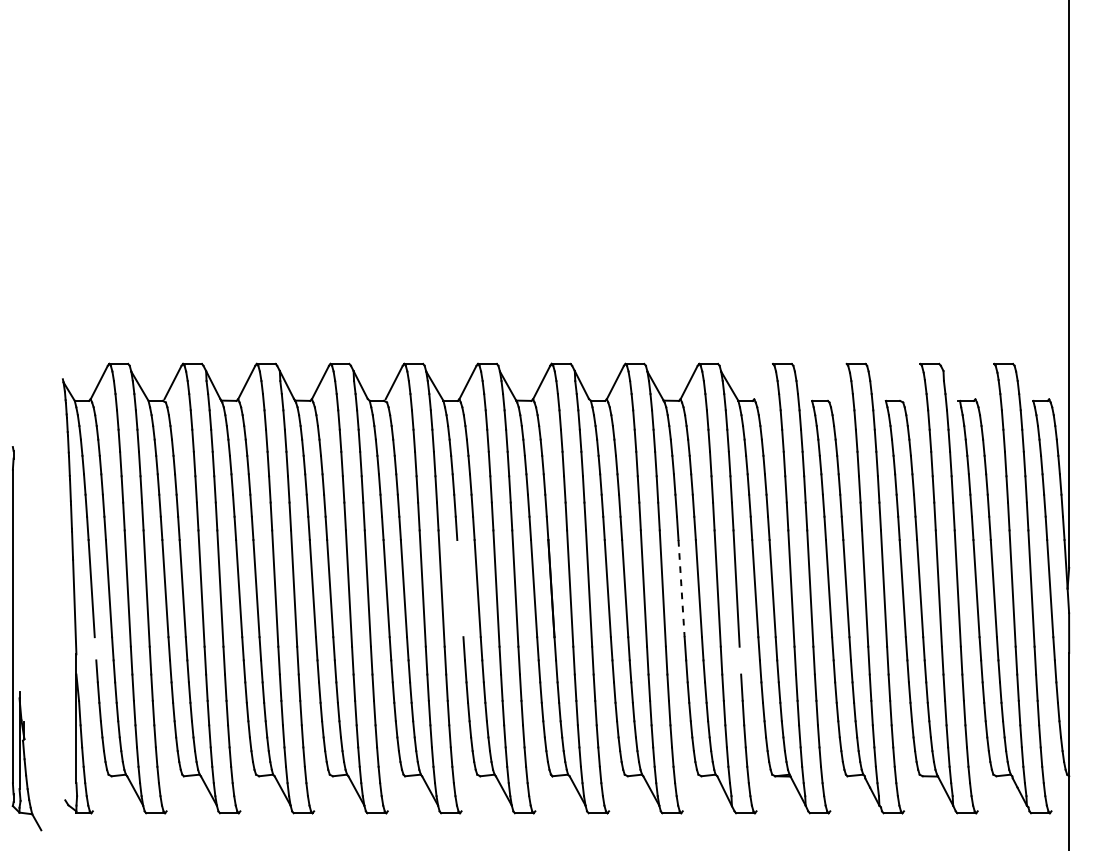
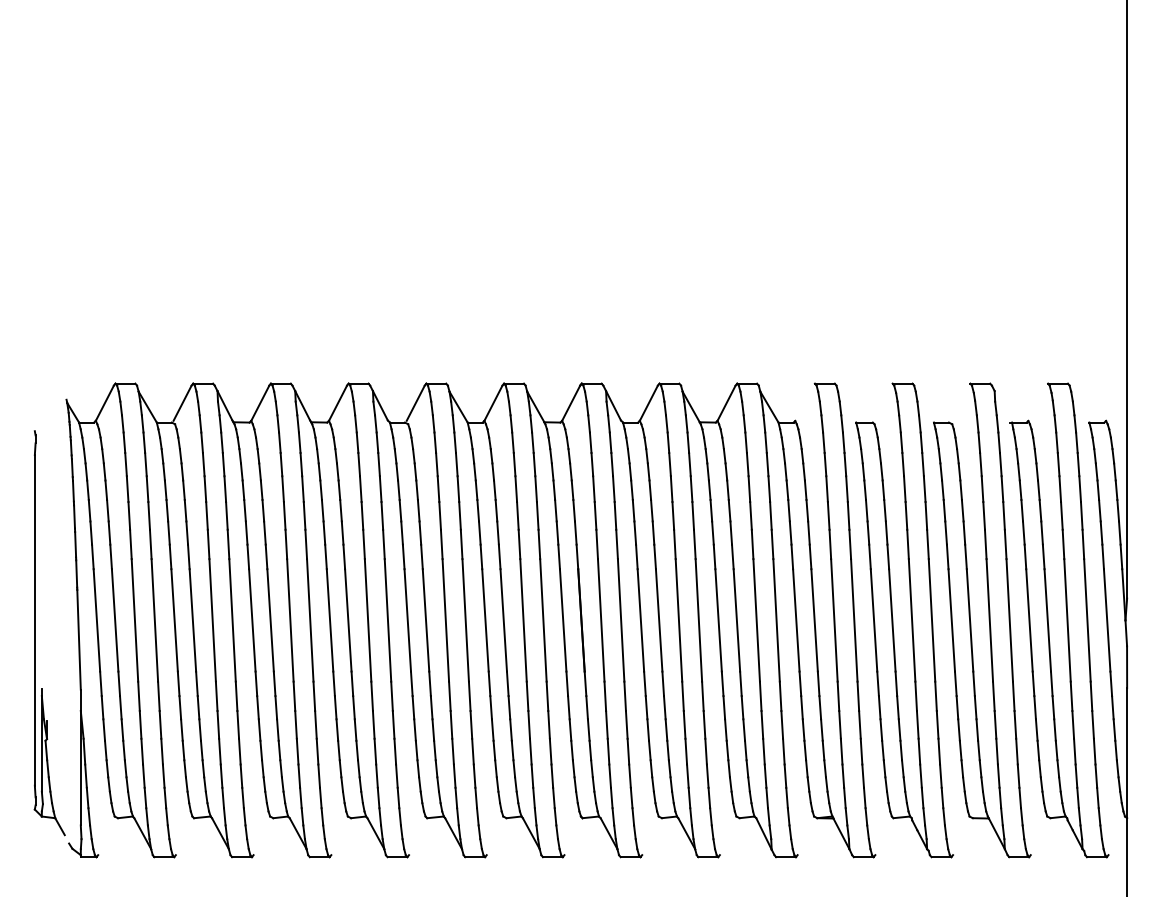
line: (460, 588) -> (485, 620), added
line: (681, 588) -> (718, 620), dashed -> solid
part: (13, 638) -> (35, 633), moved
line: (95, 648) -> (100, 683), added
line: (740, 660) -> (780, 696), added

